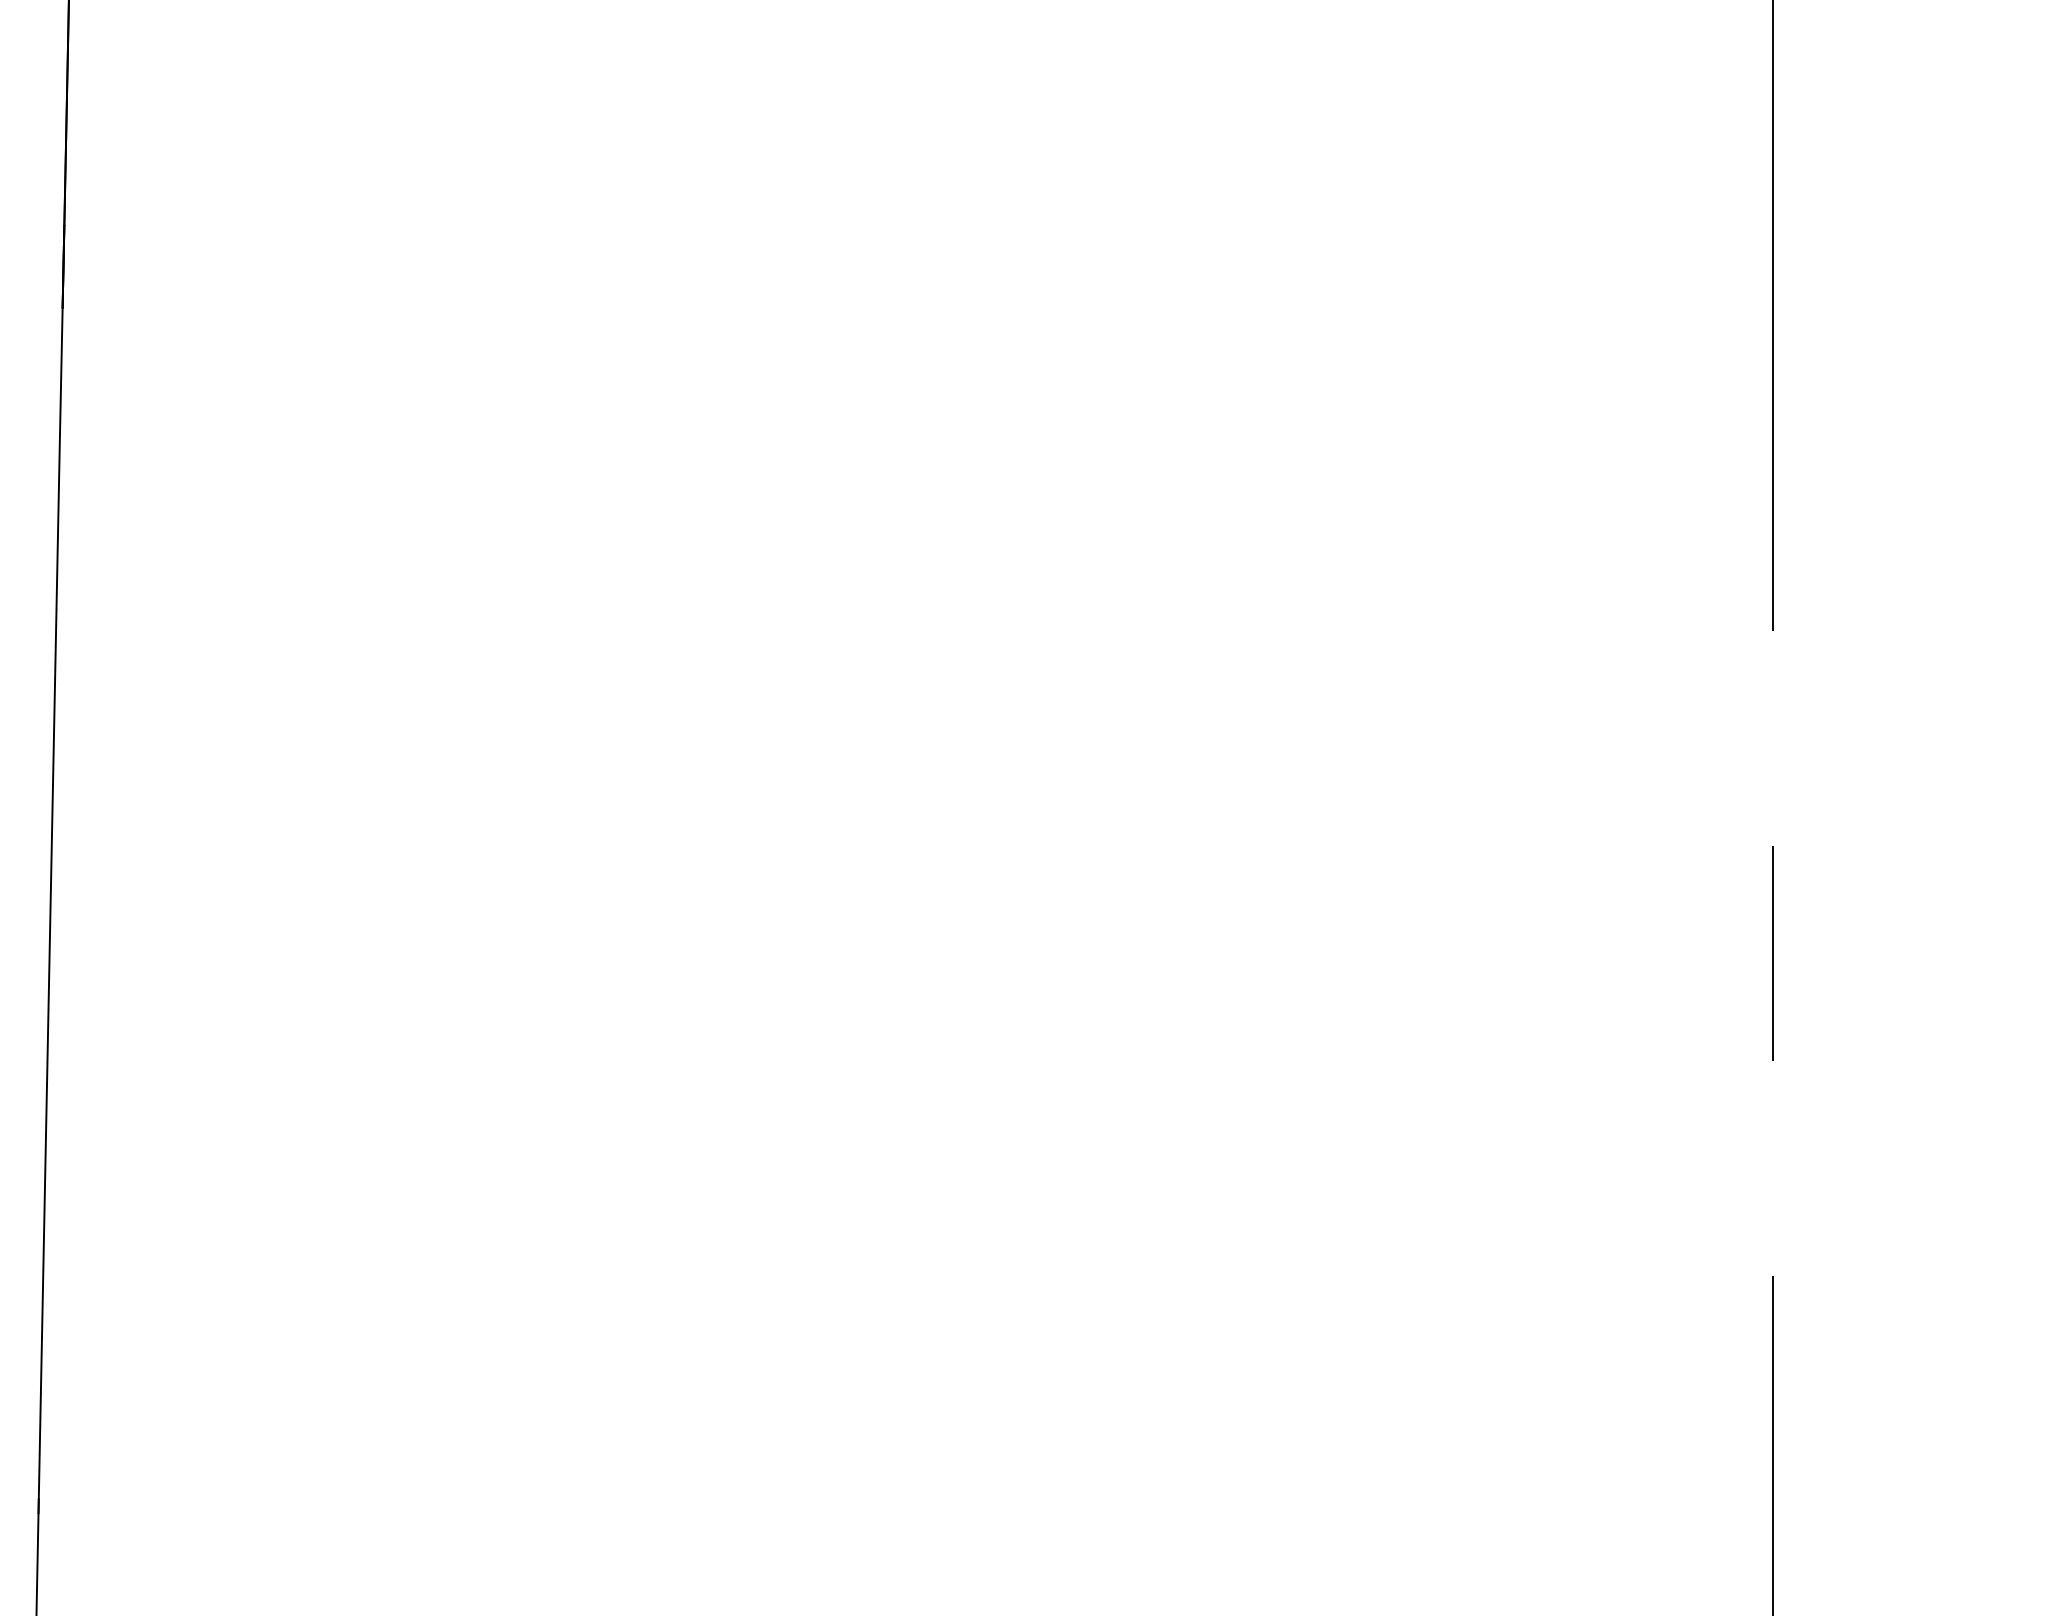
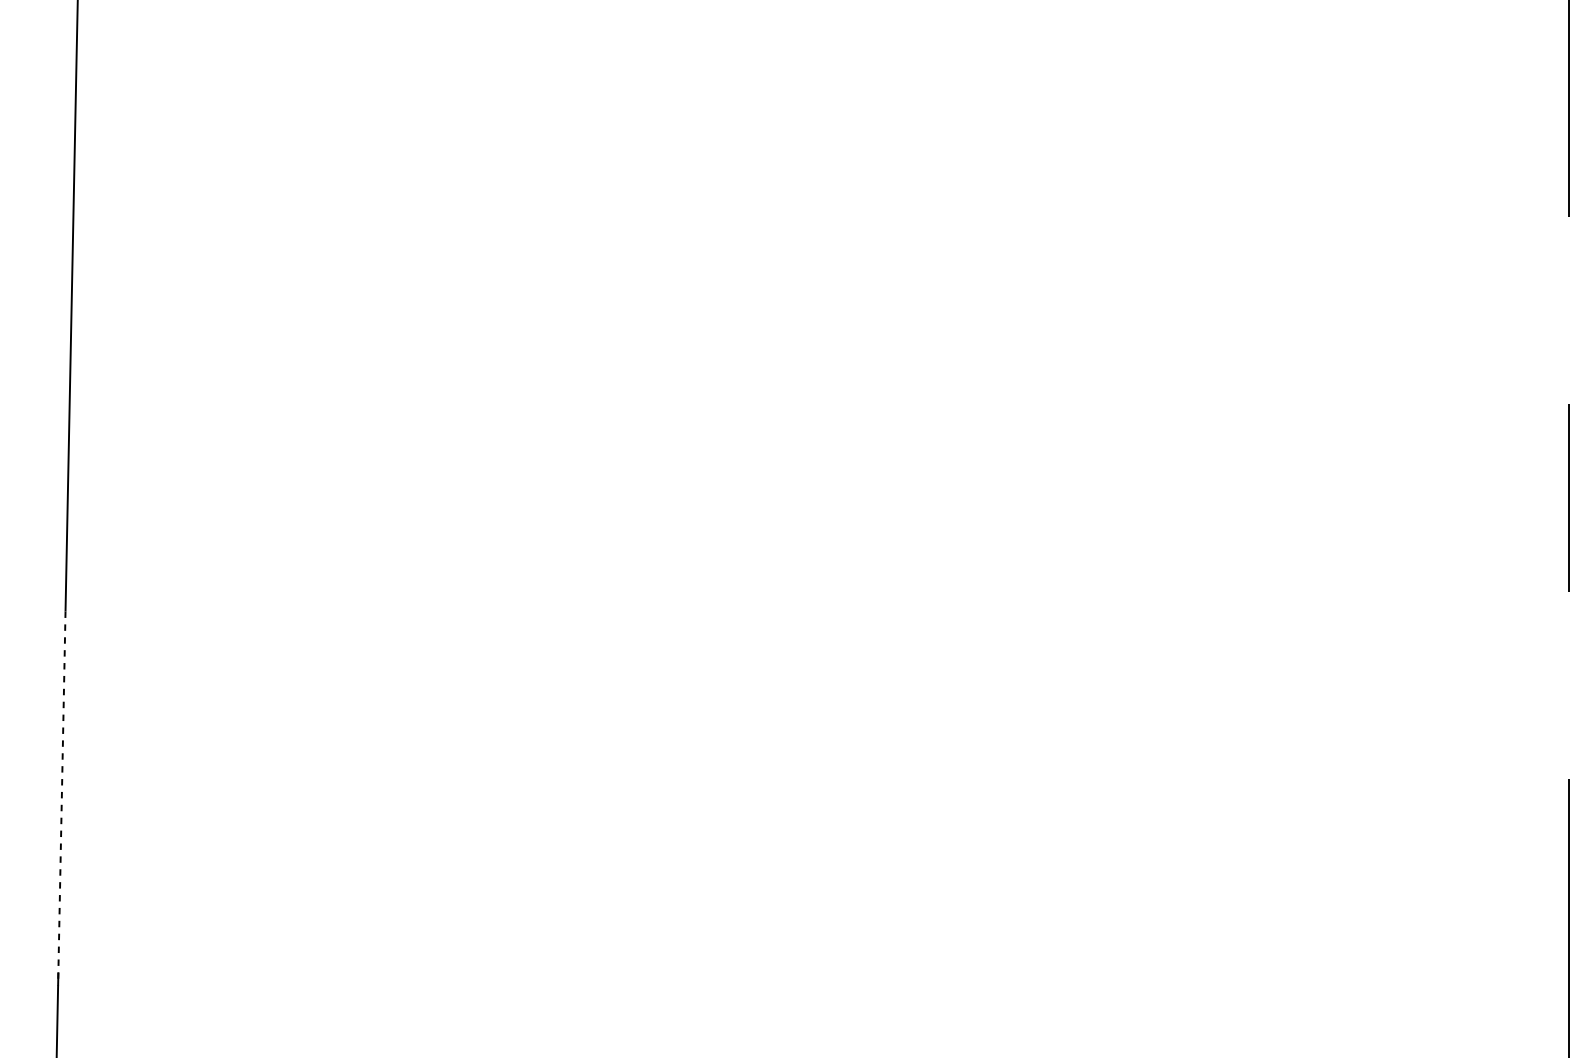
line: (42, 1298) -> (61, 798), solid -> dashed

